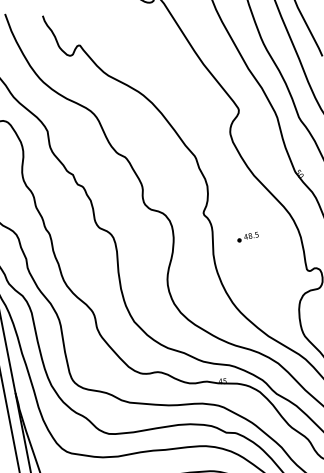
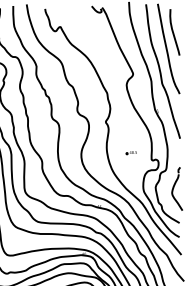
part: (246, 238) -> (130, 153), moved

